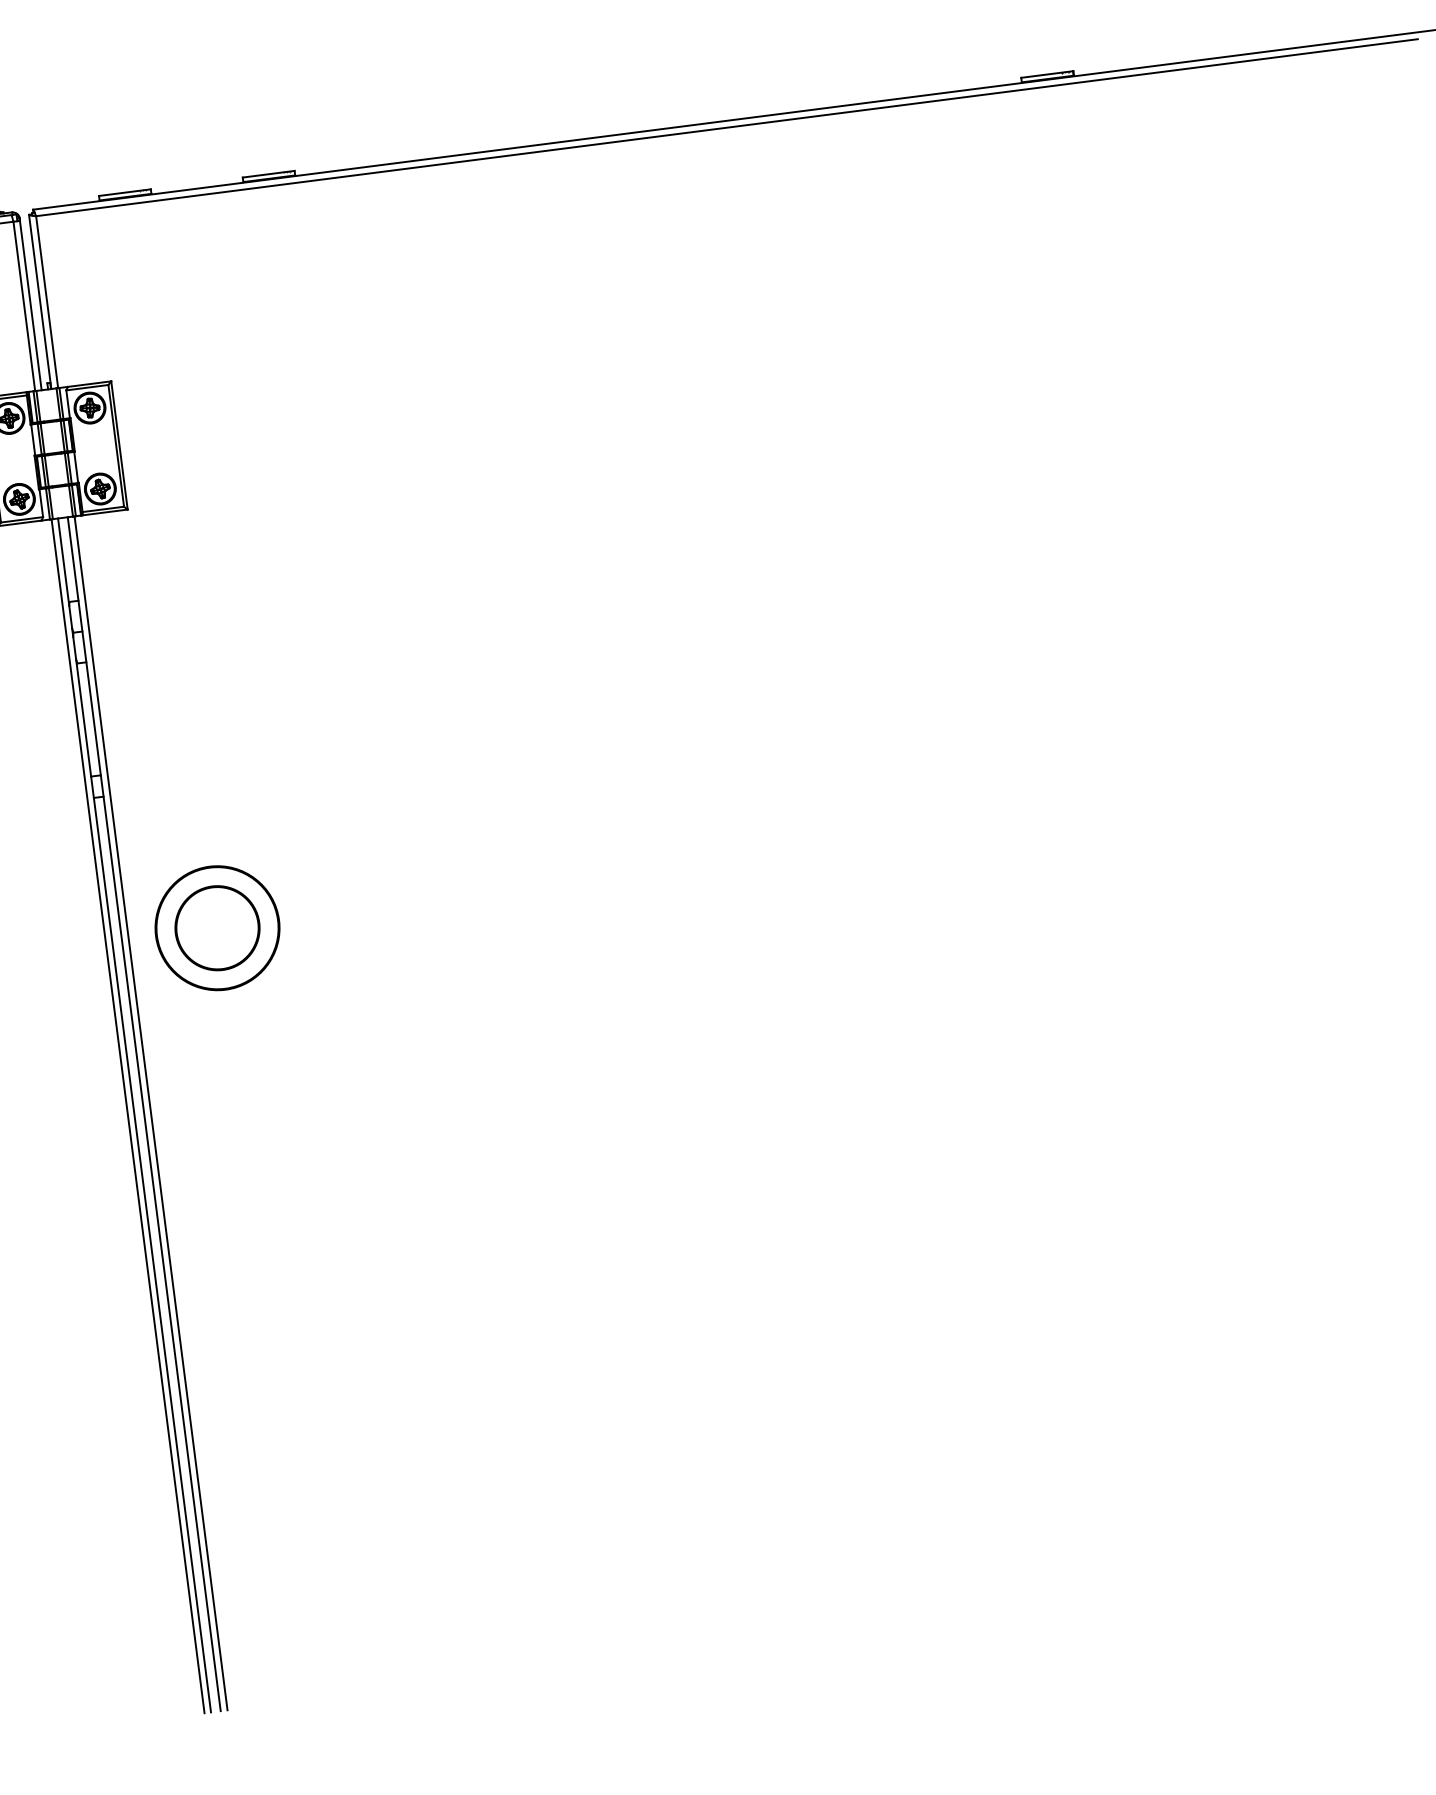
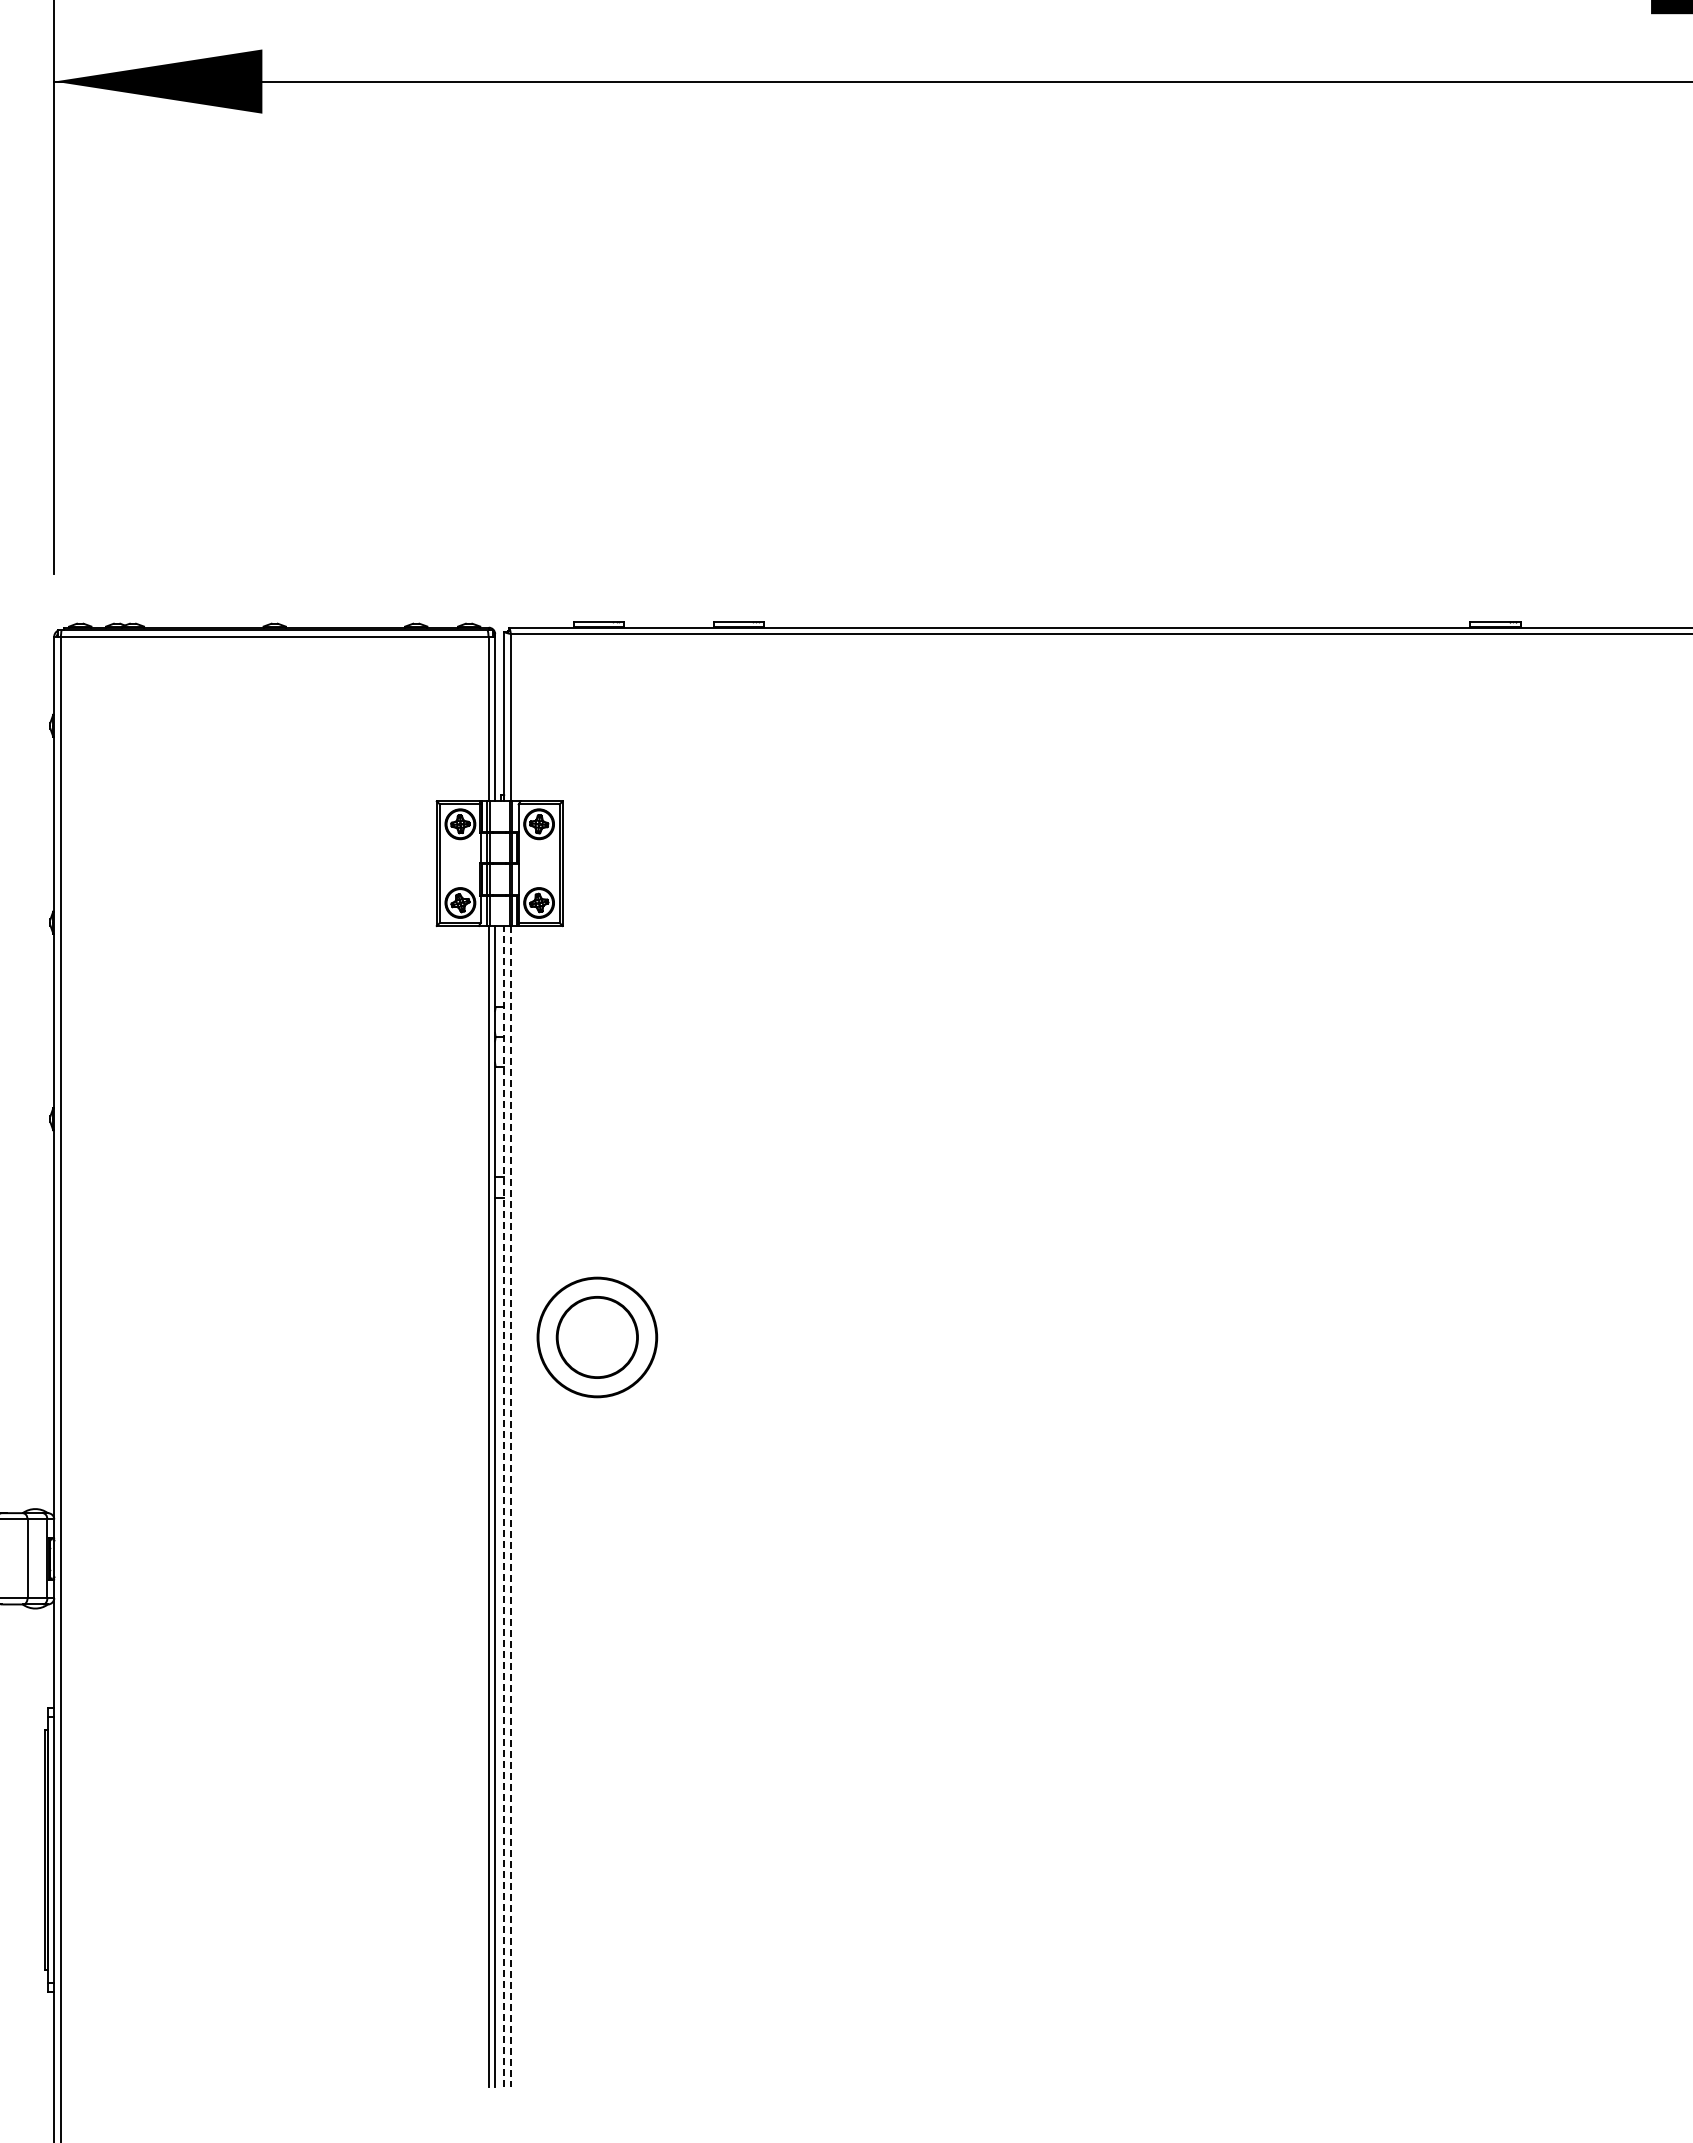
line: (144, 1113) -> (504, 1505), solid -> dashed
line: (151, 1113) -> (511, 1506), solid -> dashed

